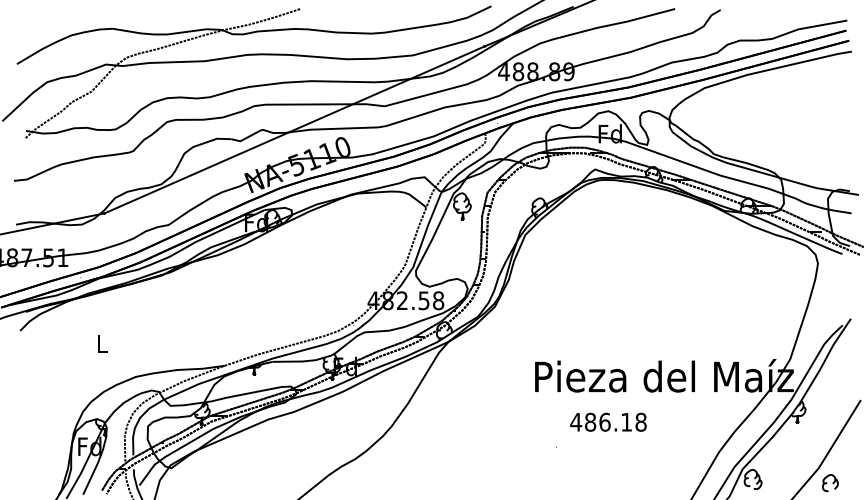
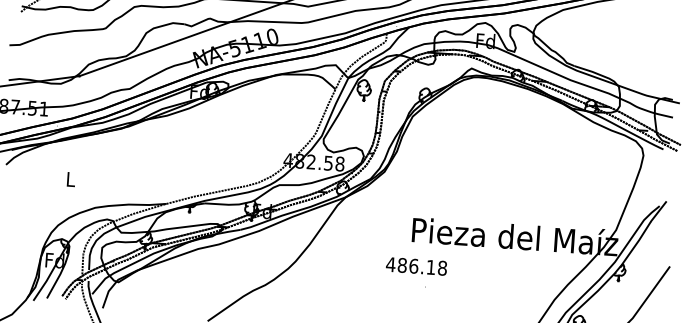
text: (608, 421) -> (416, 265), moved

